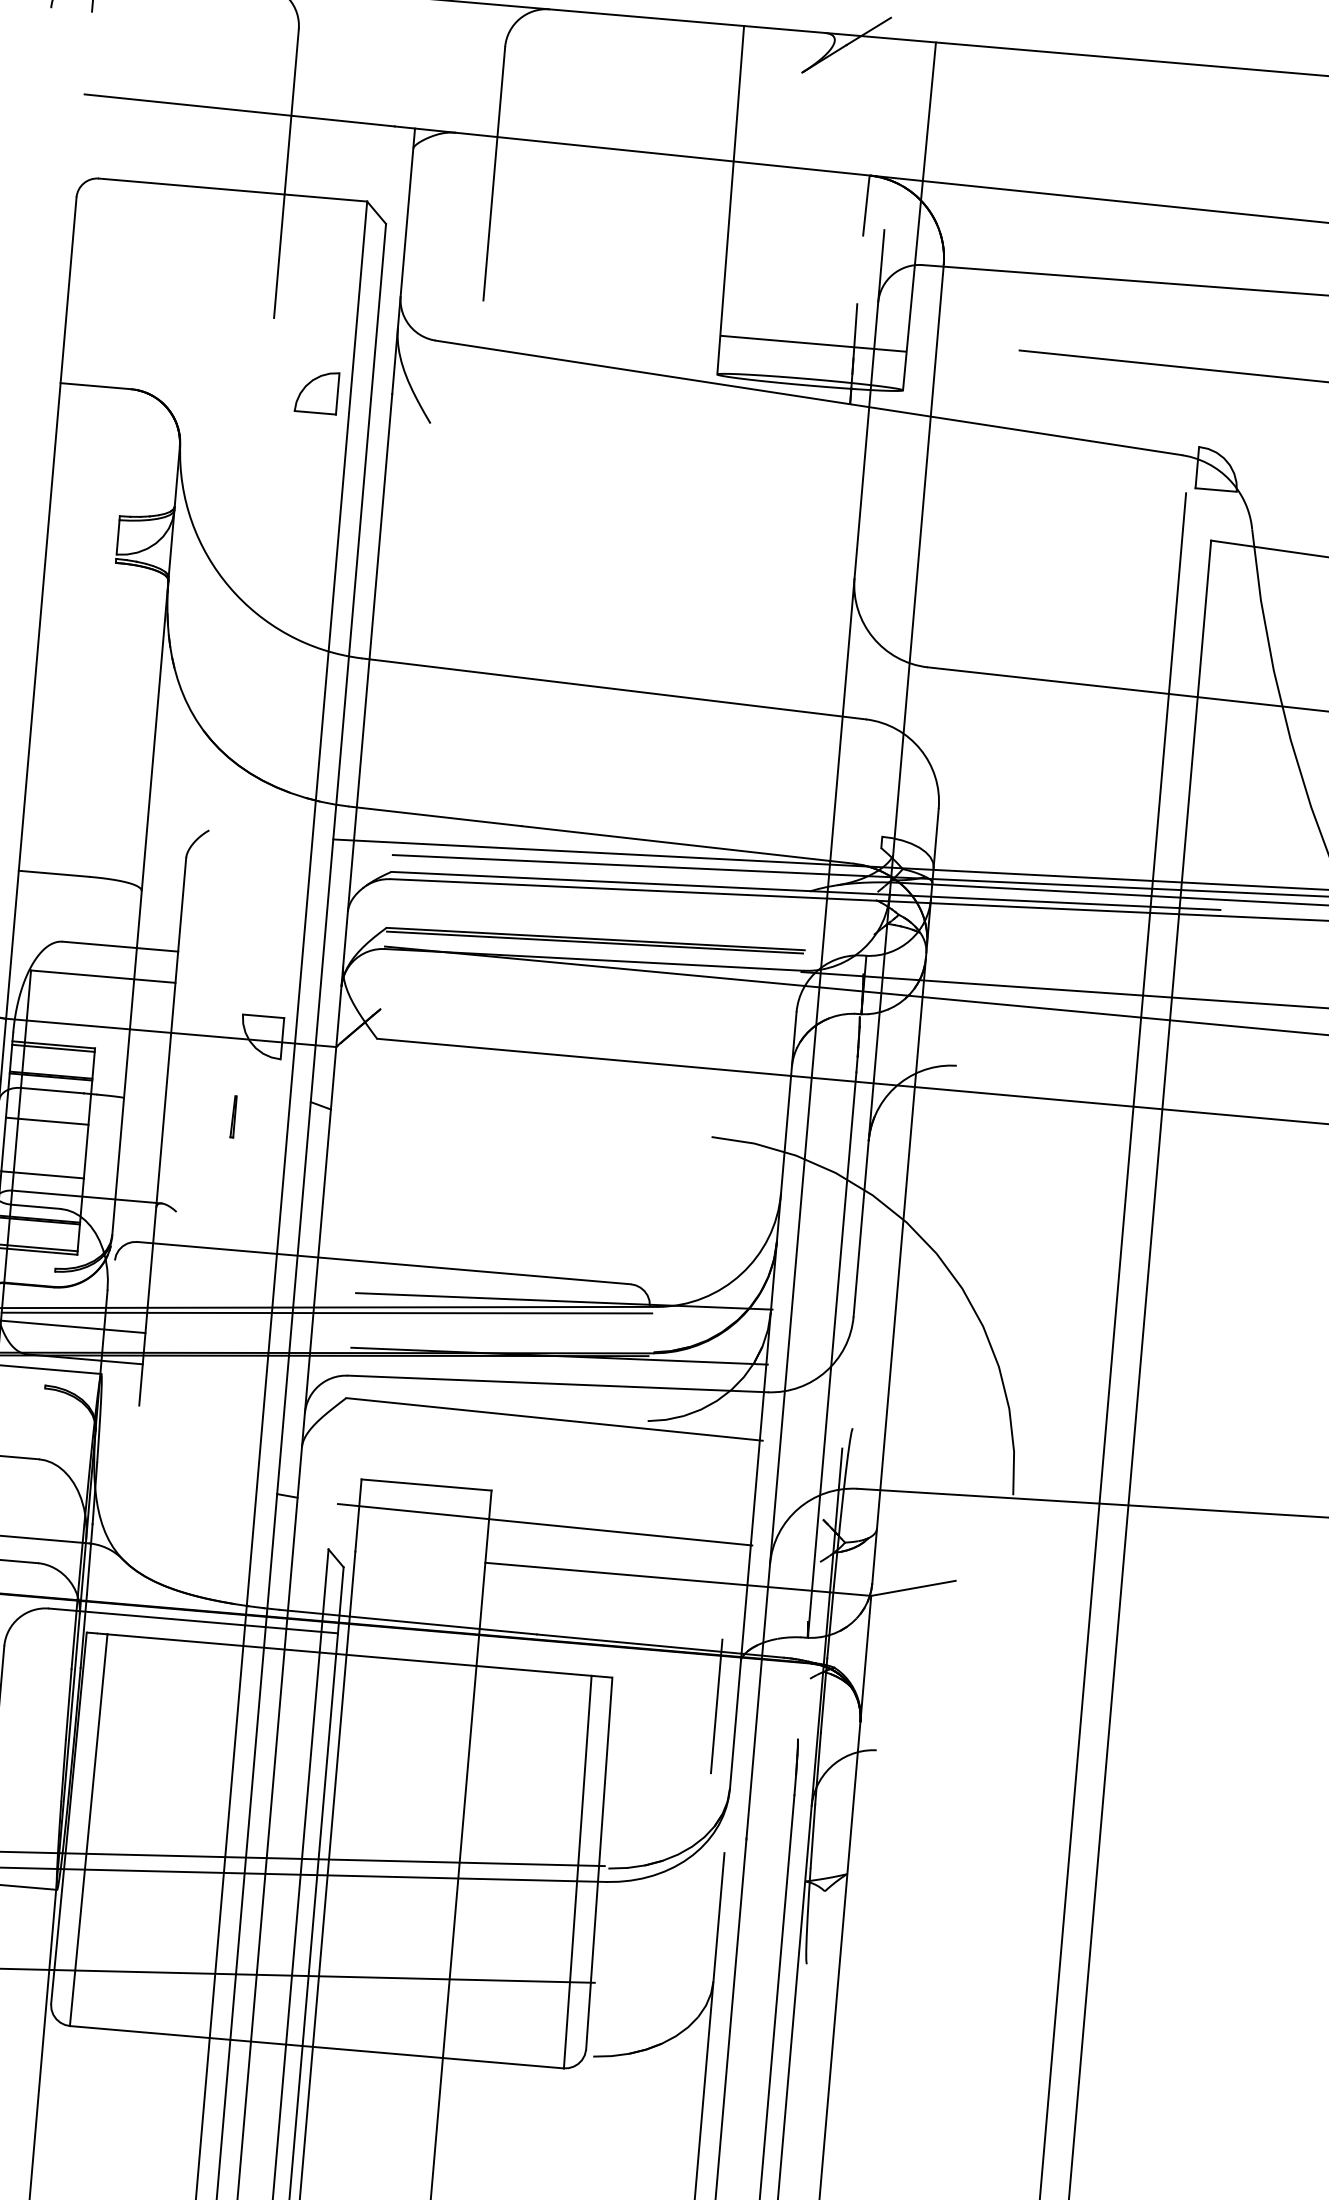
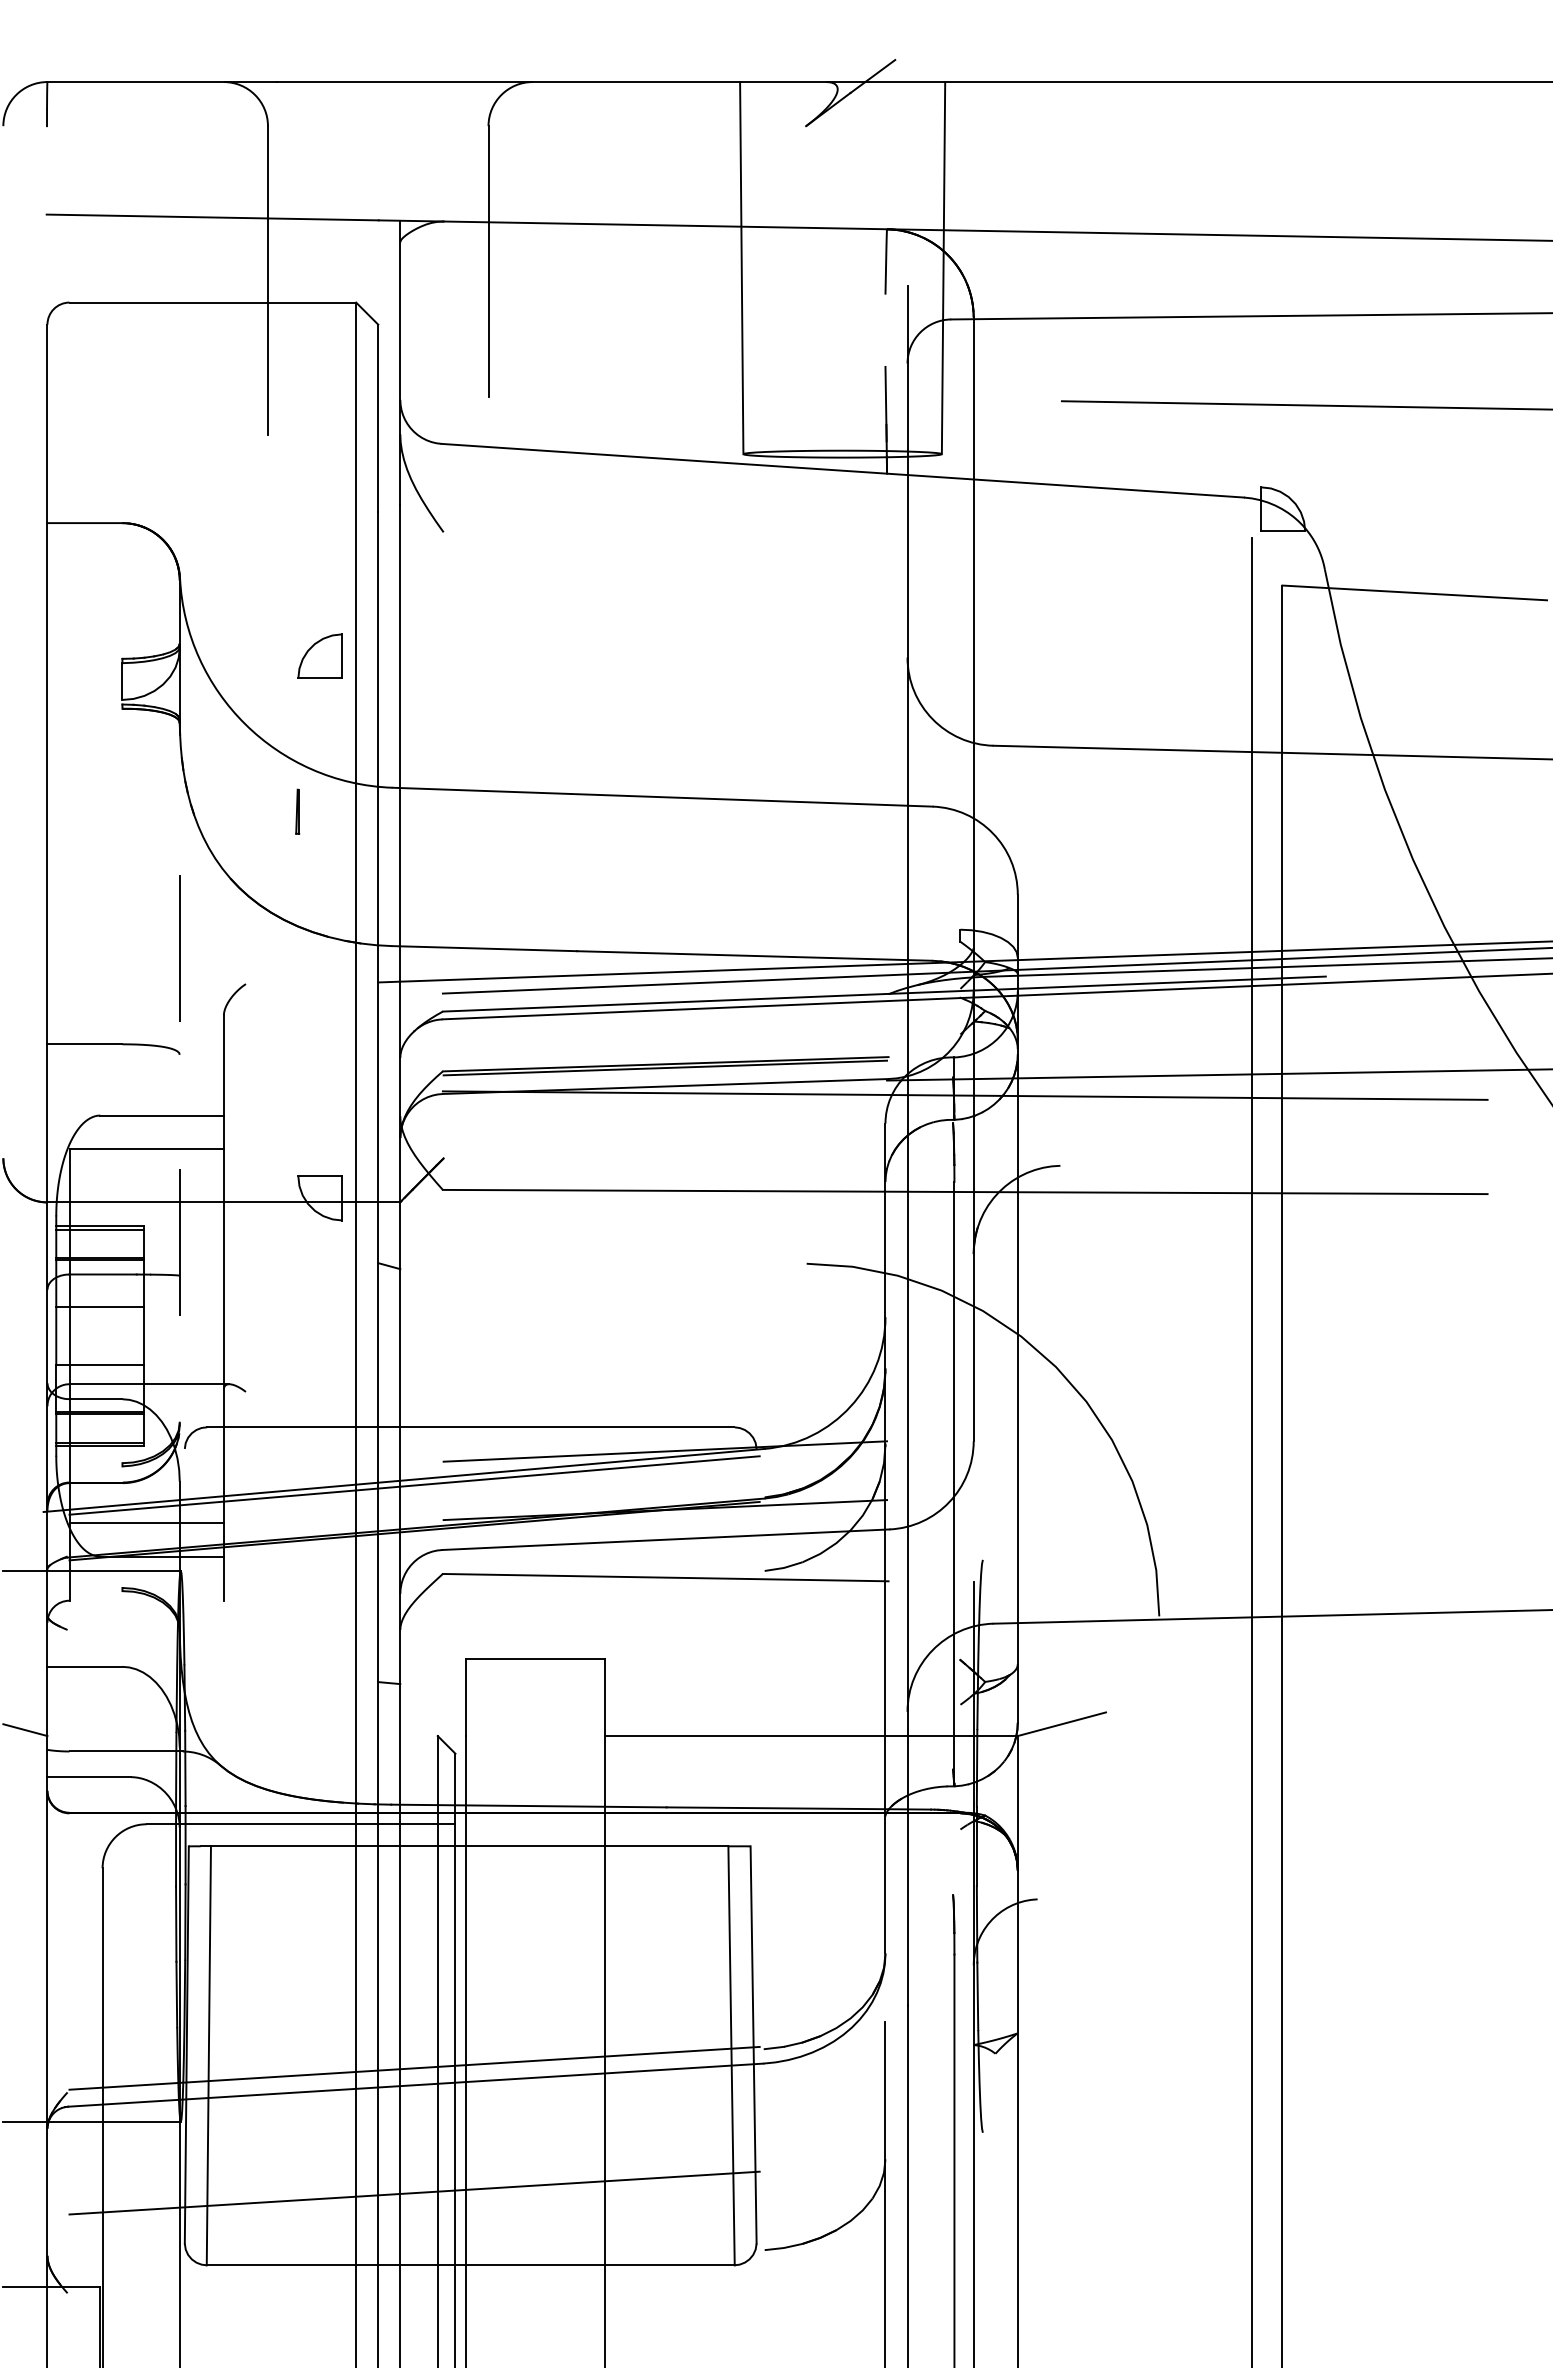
line: (813, 343) -> (842, 412), removed
part: (316, 391) -> (319, 655), moved
line: (145, 842) -> (179, 1002), solid -> dashed
part: (233, 1116) -> (297, 811), moved
line: (545, 1525) -> (665, 1690), removed
line: (716, 1706) -> (863, 1867), removed

